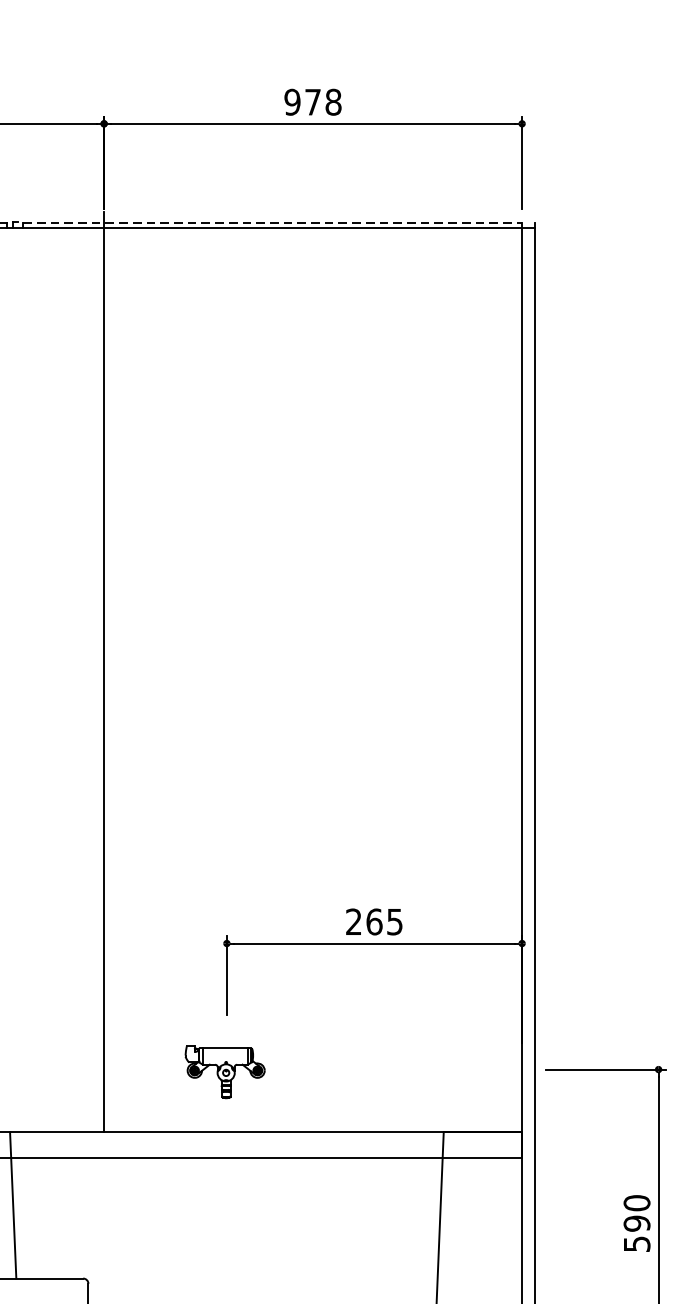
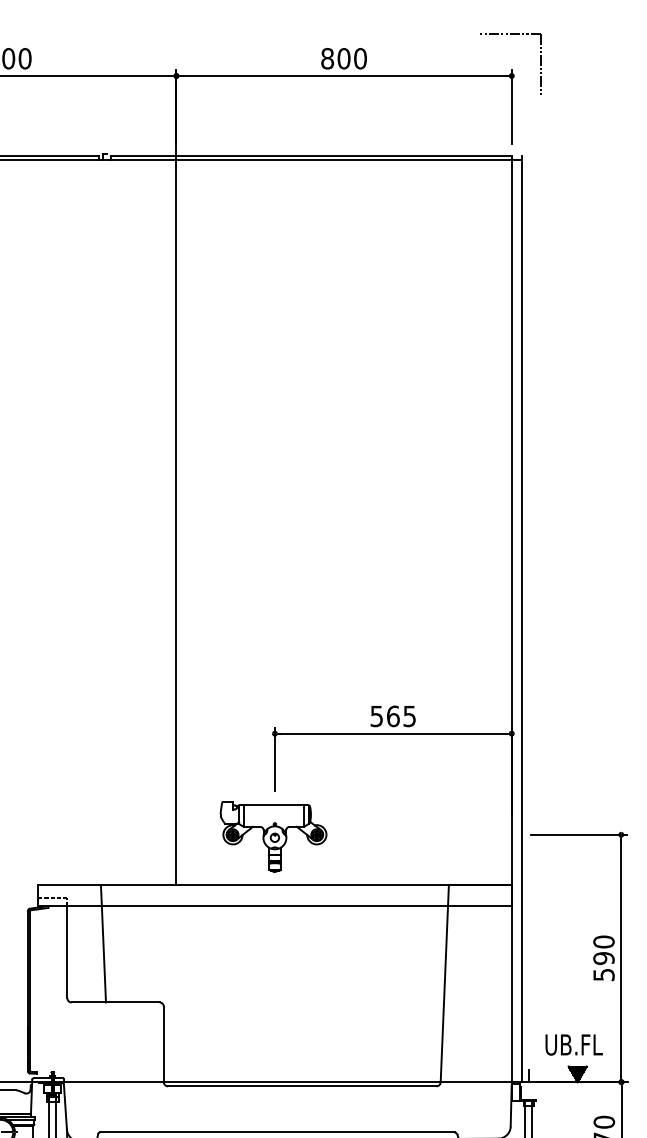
part: (520, 72) -> (510, 34), added
text: (312, 101) -> (343, 58), 978 -> 800
line: (273, 222) -> (312, 155), dashed -> solid
text: (353, 922) -> (376, 716), 265 -> 565
part: (225, 1071) -> (273, 836), size x1.67

